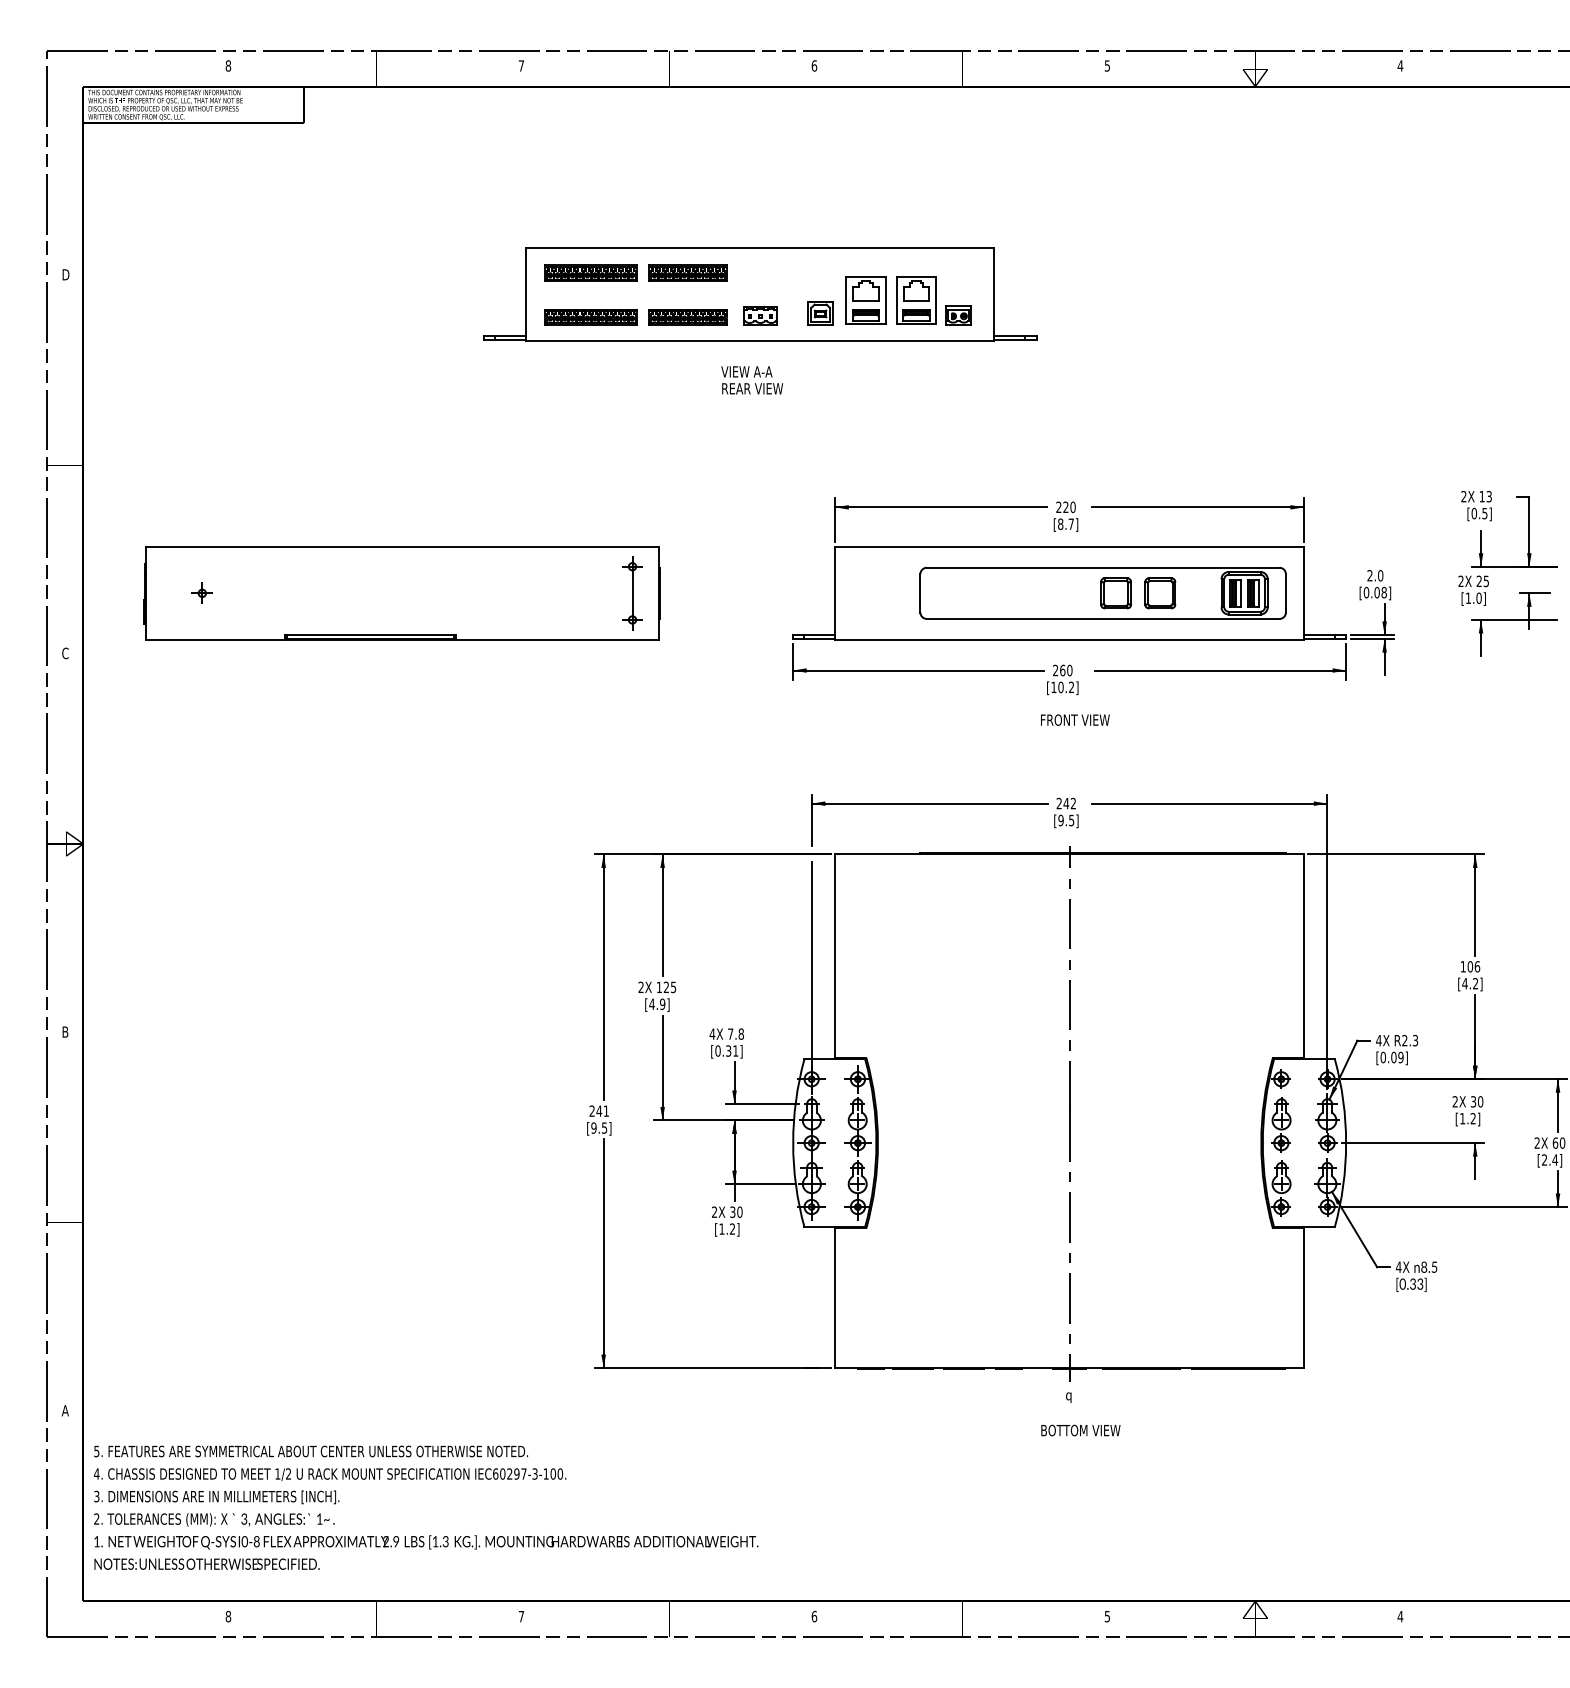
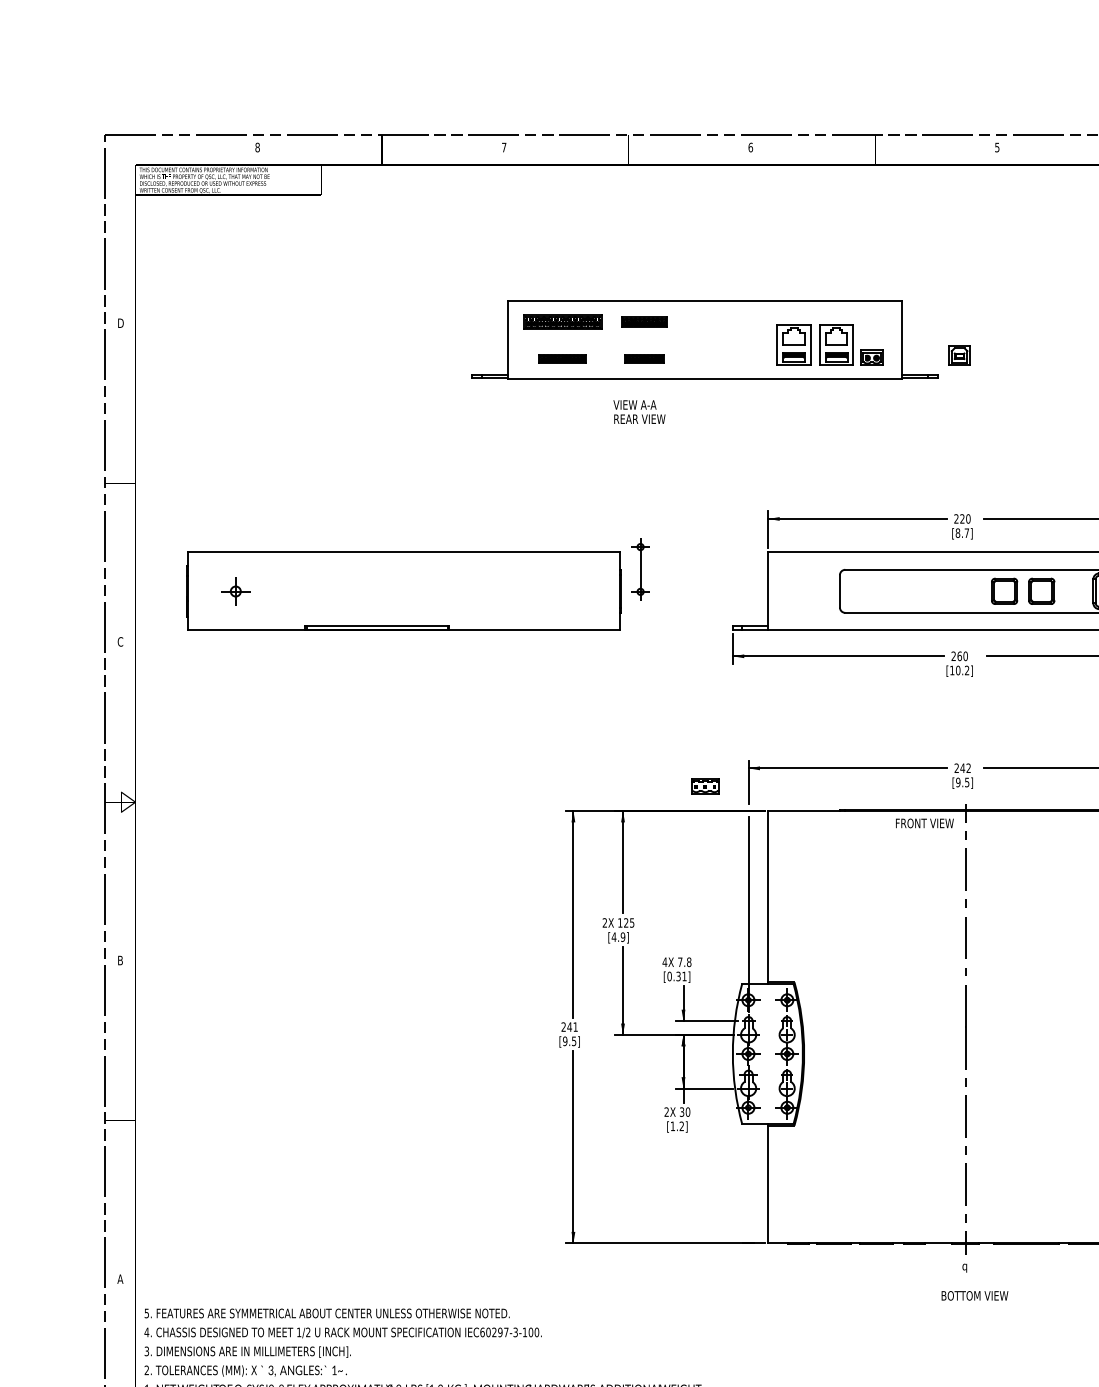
part: (687, 272) -> (643, 321), size x0.7
part: (820, 313) -> (959, 355), moved
part: (760, 315) -> (705, 785), moved
part: (590, 317) -> (562, 359), size x0.6
part: (687, 317) -> (643, 359), size x0.6
text: (752, 380) -> (639, 412), moved
part: (201, 592) -> (234, 590), size x1.6
part: (632, 593) -> (640, 569), moved
text: (1075, 719) -> (924, 822), moved

